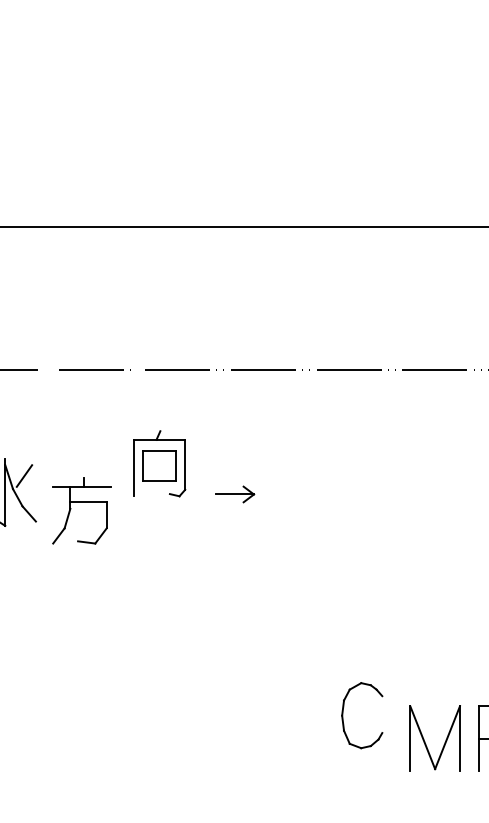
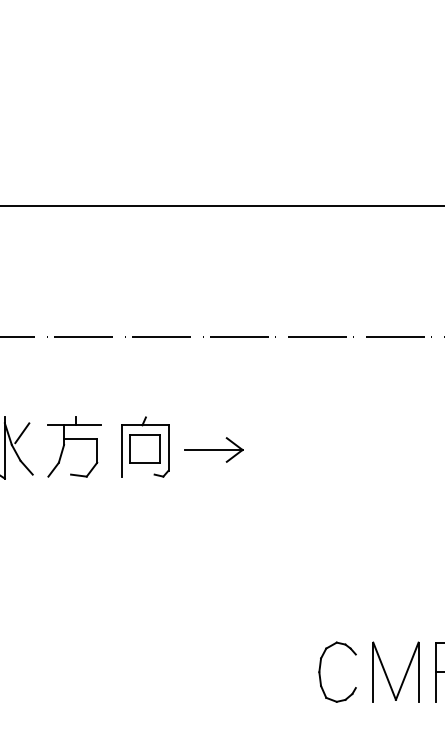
part: (159, 463) -> (145, 446), moved
part: (234, 493) -> (213, 449), size x1.67
part: (81, 502) -> (74, 439), moved
part: (343, 714) -> (320, 671), moved

